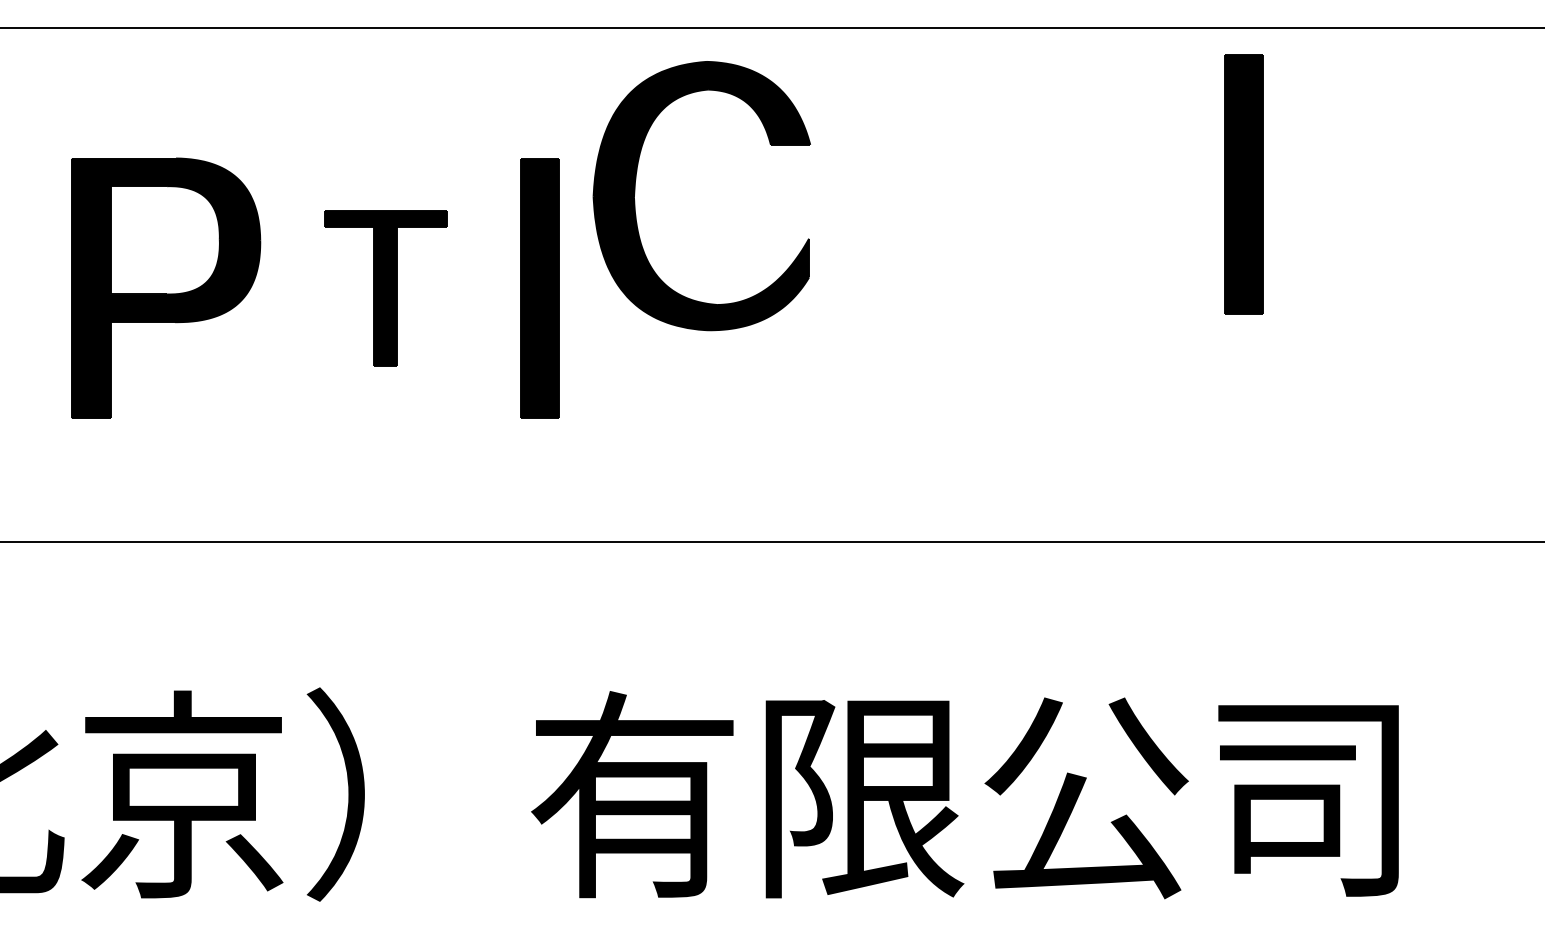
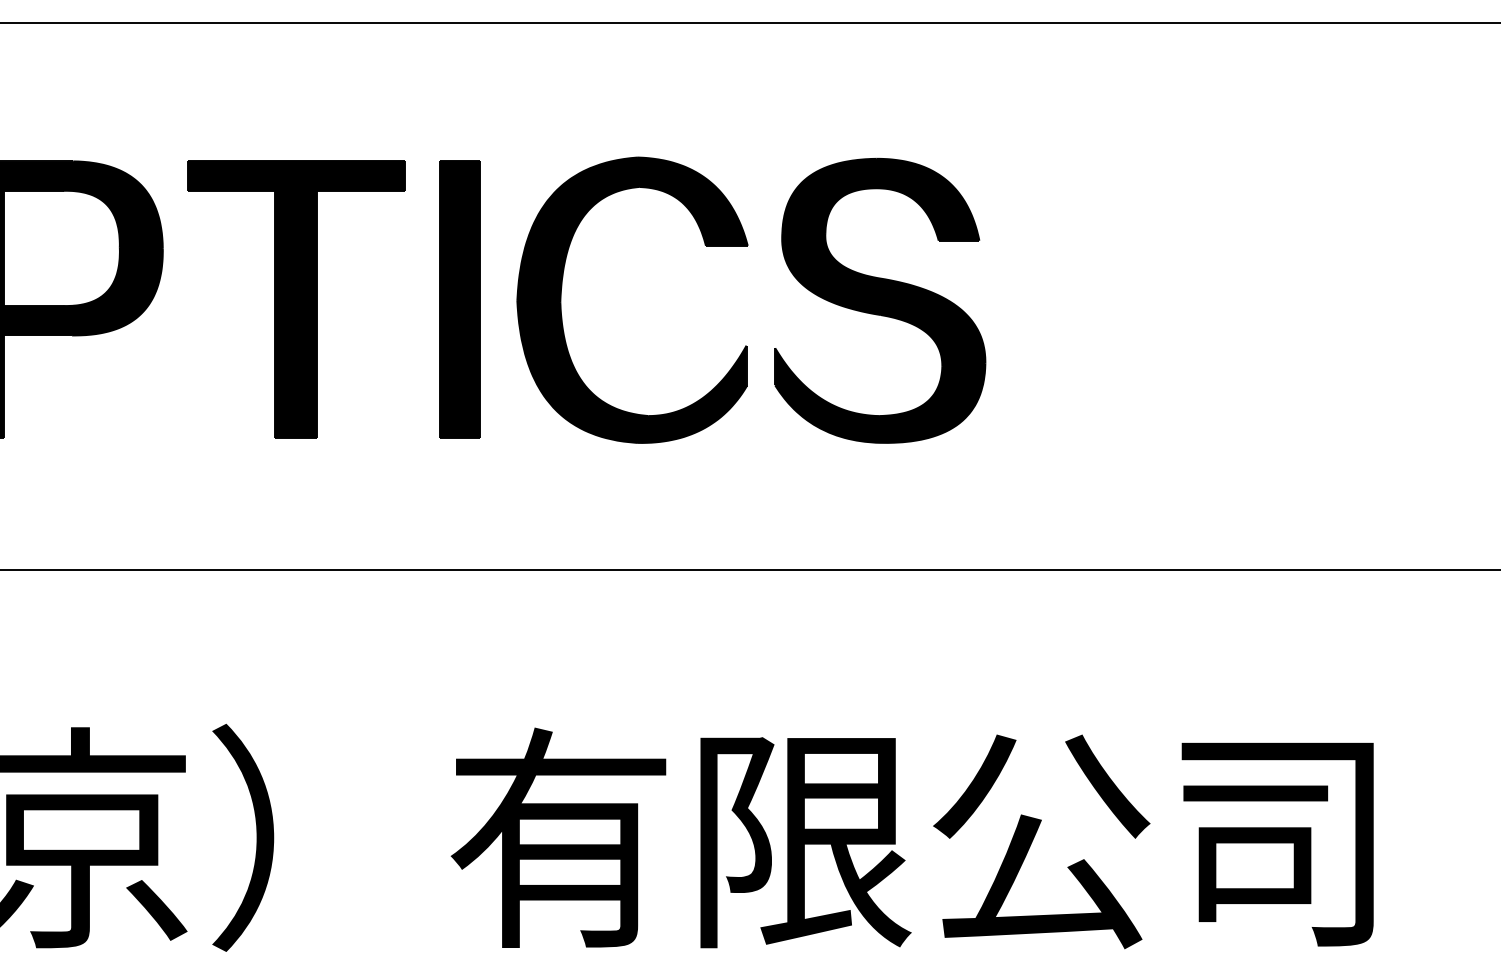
part: (1243, 184) -> (1208, 189), removed
part: (635, 193) -> (561, 297), moved
part: (385, 288) -> (296, 299), size x1.67
part: (934, 289) -> (879, 300), added

